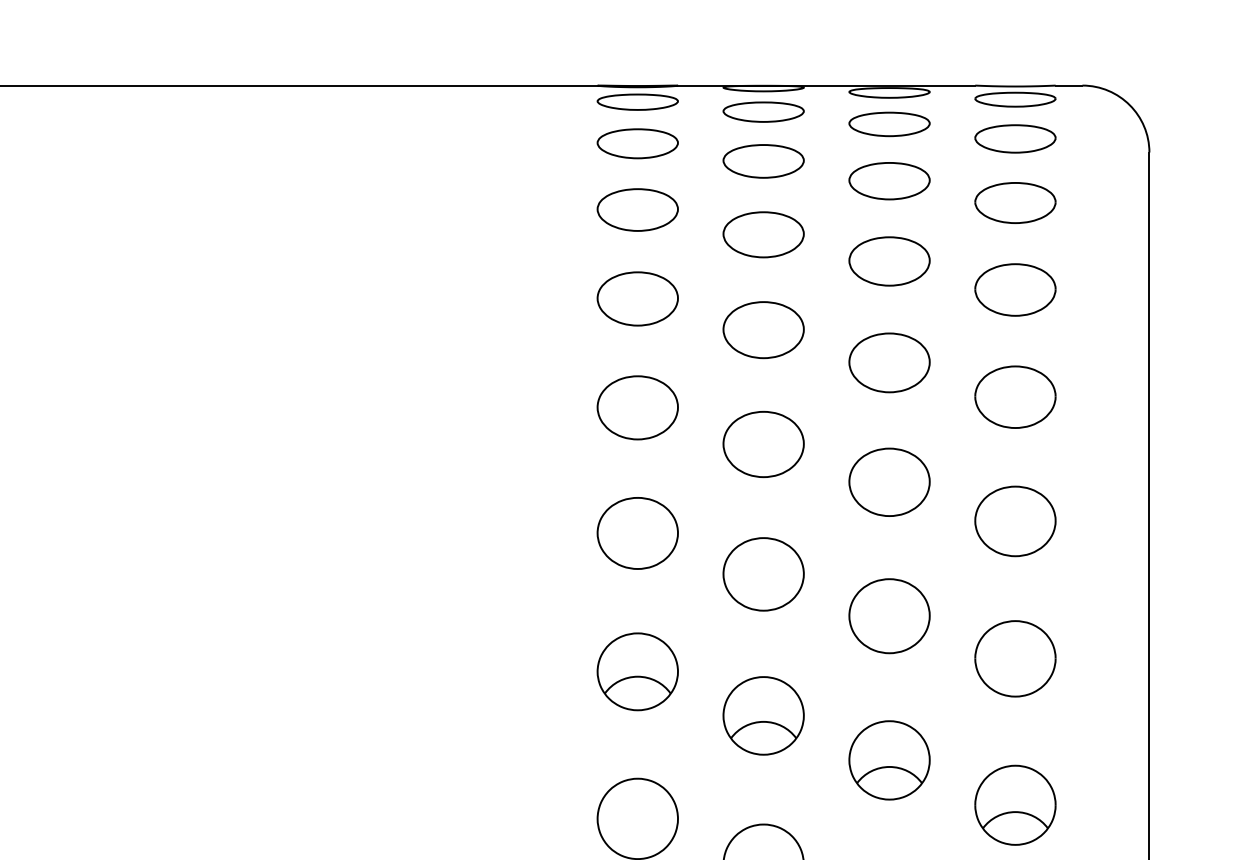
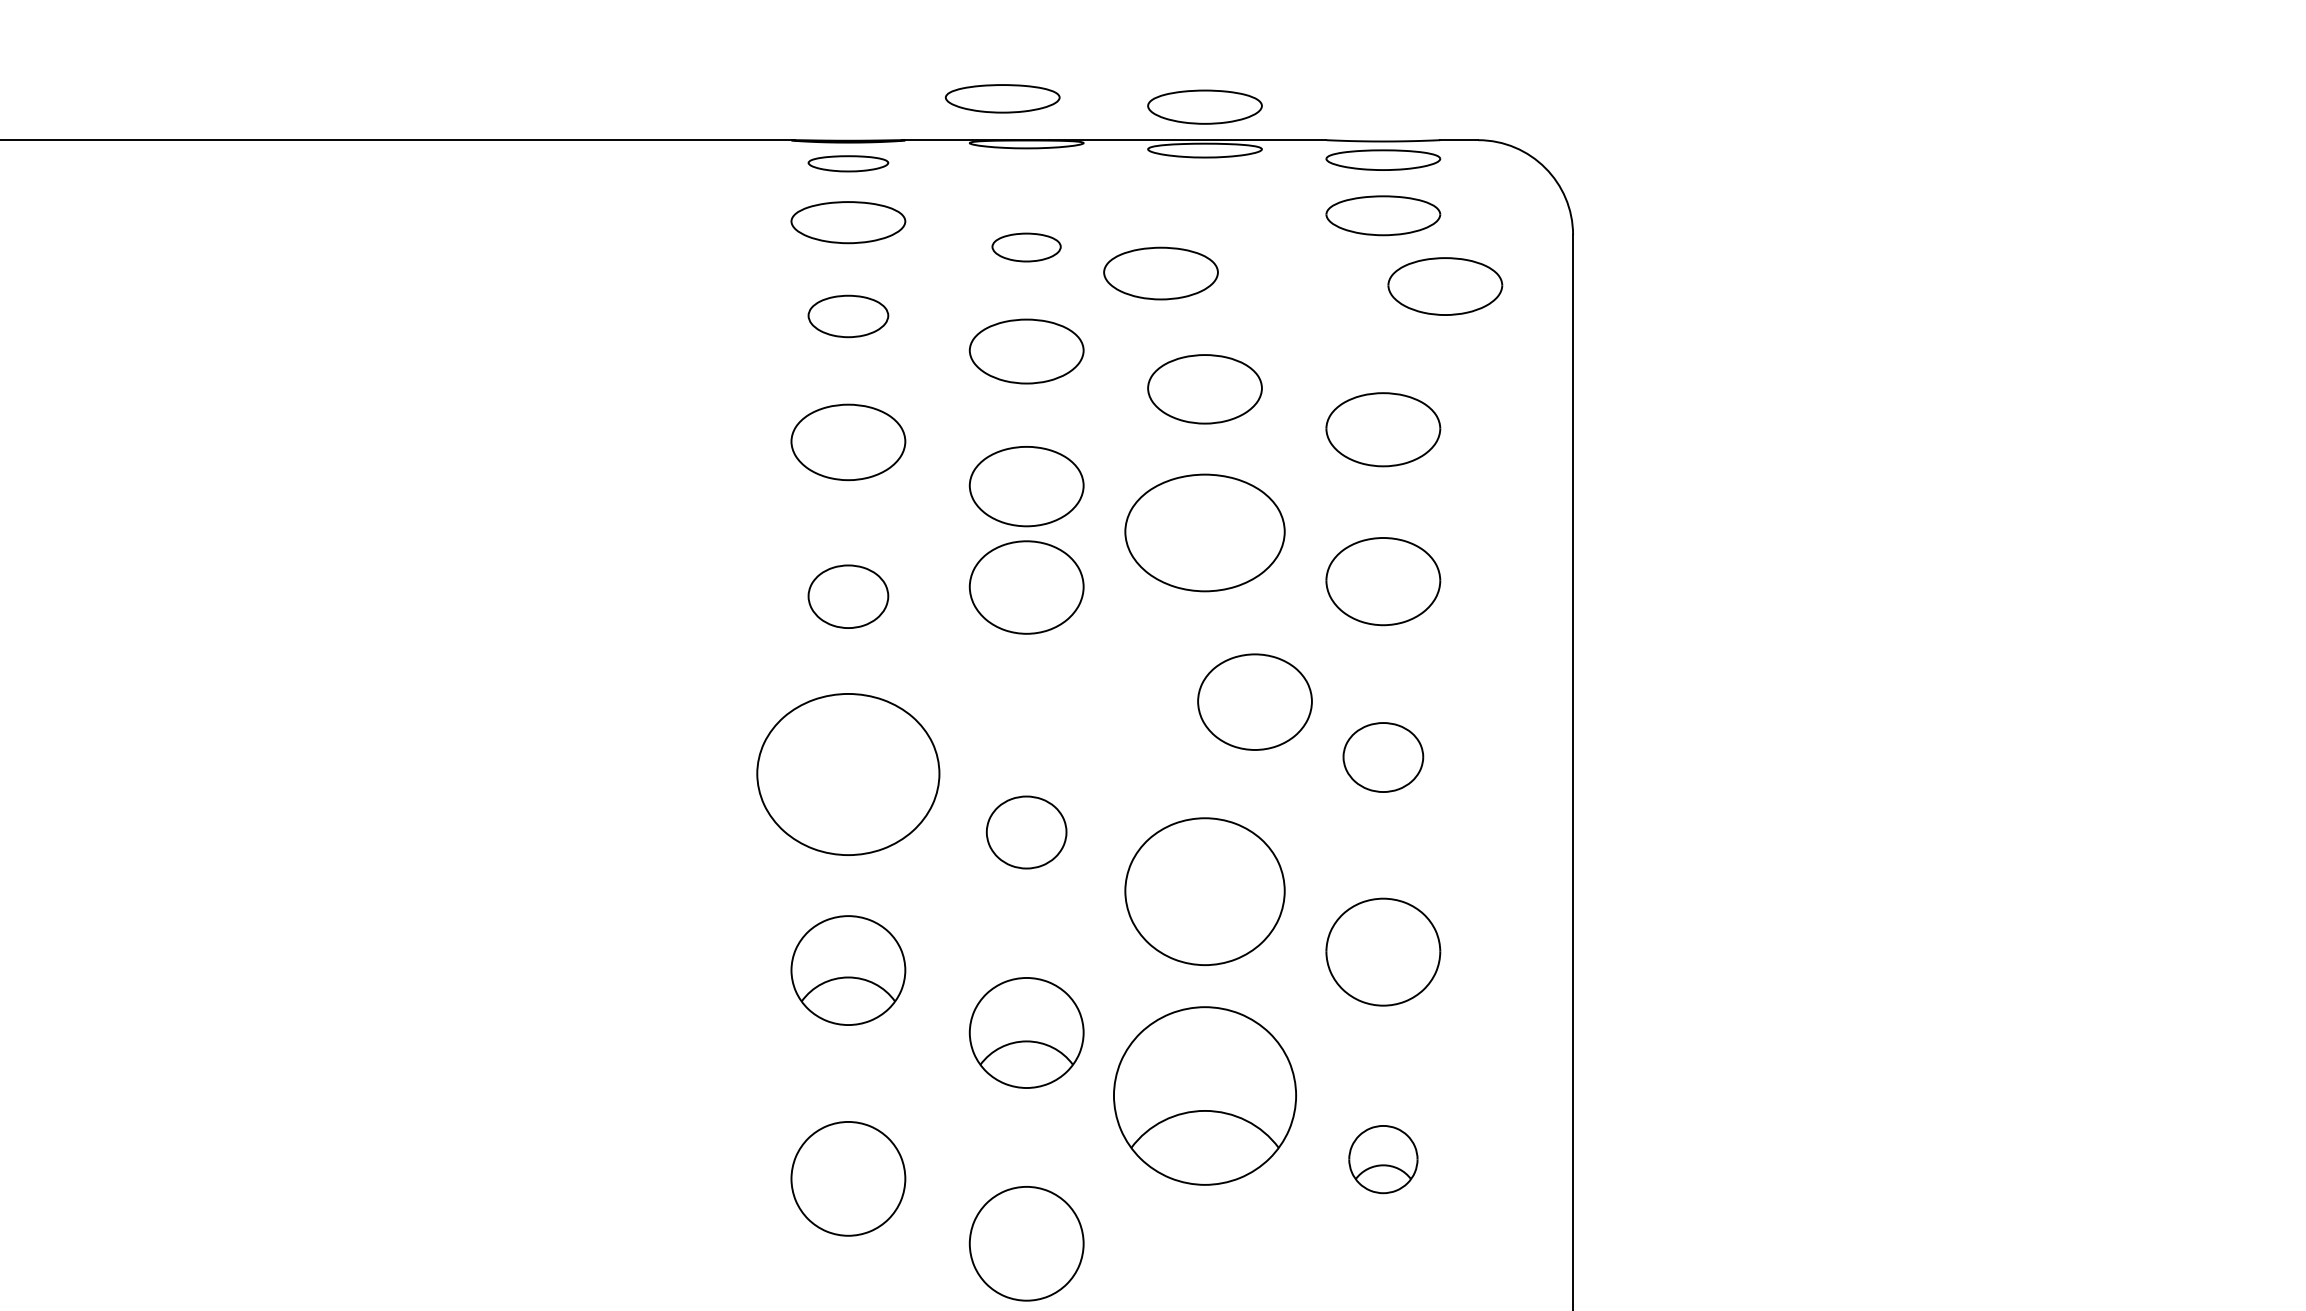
part: (637, 102) -> (848, 163), size x0.7
part: (763, 111) -> (1002, 98), moved
part: (889, 123) -> (1204, 106), moved
part: (763, 161) -> (1026, 247), size x0.6
part: (889, 181) -> (1160, 273), moved
part: (1015, 203) -> (1445, 286), moved
part: (637, 210) -> (848, 316), size x0.7
part: (889, 362) -> (1204, 532), size x1.4
part: (637, 407) -> (848, 596), size x0.7
part: (763, 444) -> (1026, 587), moved
part: (889, 481) -> (1254, 701), moved
part: (1015, 521) -> (1383, 757), size x0.7
part: (637, 533) -> (848, 774), size x1.6
part: (763, 574) -> (1026, 832), size x0.7
part: (889, 616) -> (1204, 891), size x1.4
part: (889, 760) -> (1204, 1095), size x1.6
part: (1015, 805) -> (1383, 1159), size x0.6

